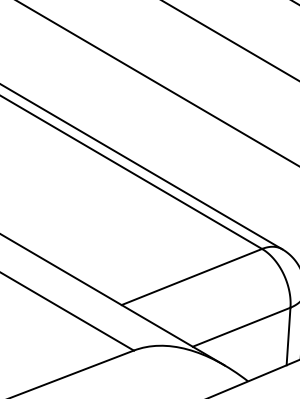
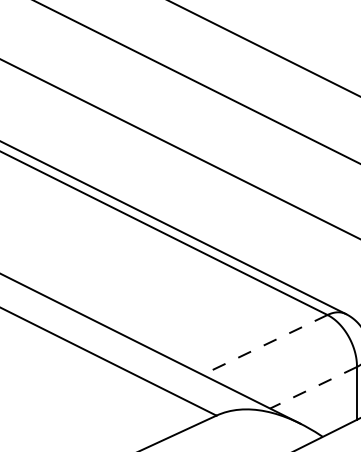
line: (191, 277) -> (264, 345), solid -> dashed
line: (241, 326) -> (313, 387), solid -> dashed

